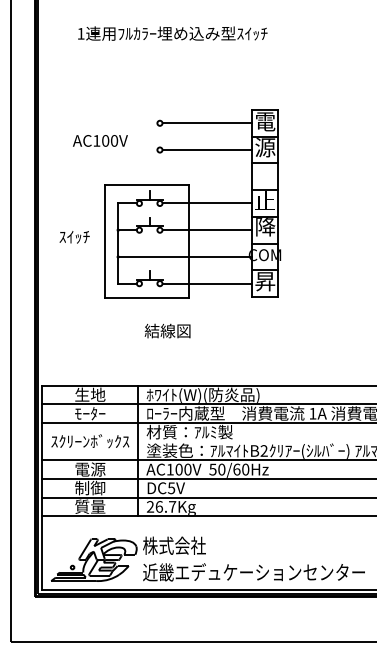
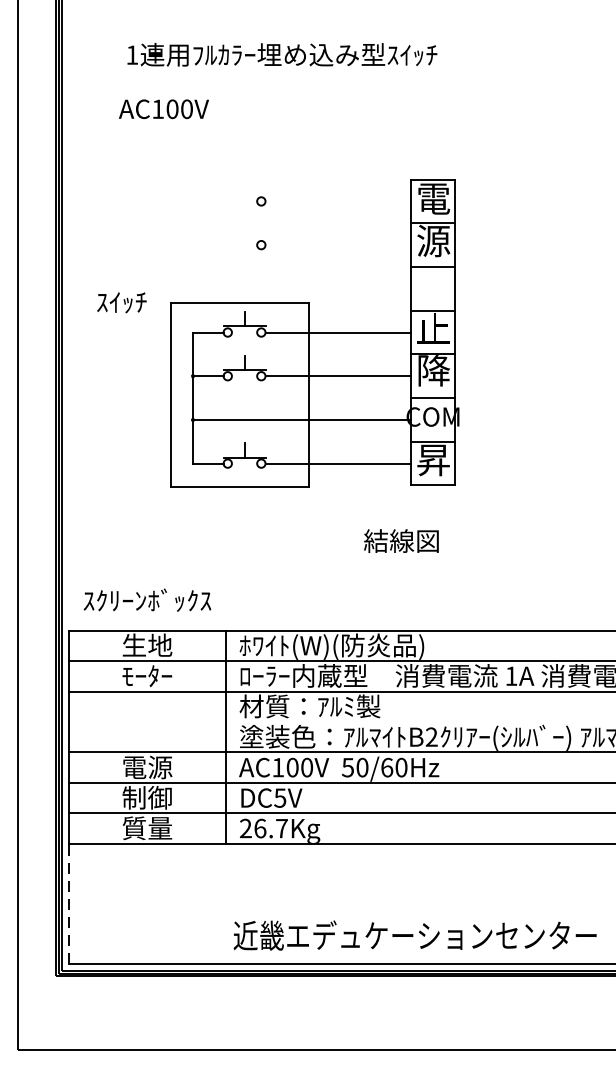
line: (206, 123) -> (337, 201), removed
text: (100, 140) -> (164, 108), moved
line: (206, 150) -> (337, 245), removed
text: (74, 237) -> (121, 303), moved
text: (167, 330) -> (401, 540), moved
text: (90, 441) -> (147, 600), moved
line: (42, 552) -> (69, 903), solid -> dashed
part: (128, 558) -> (209, 912), removed

